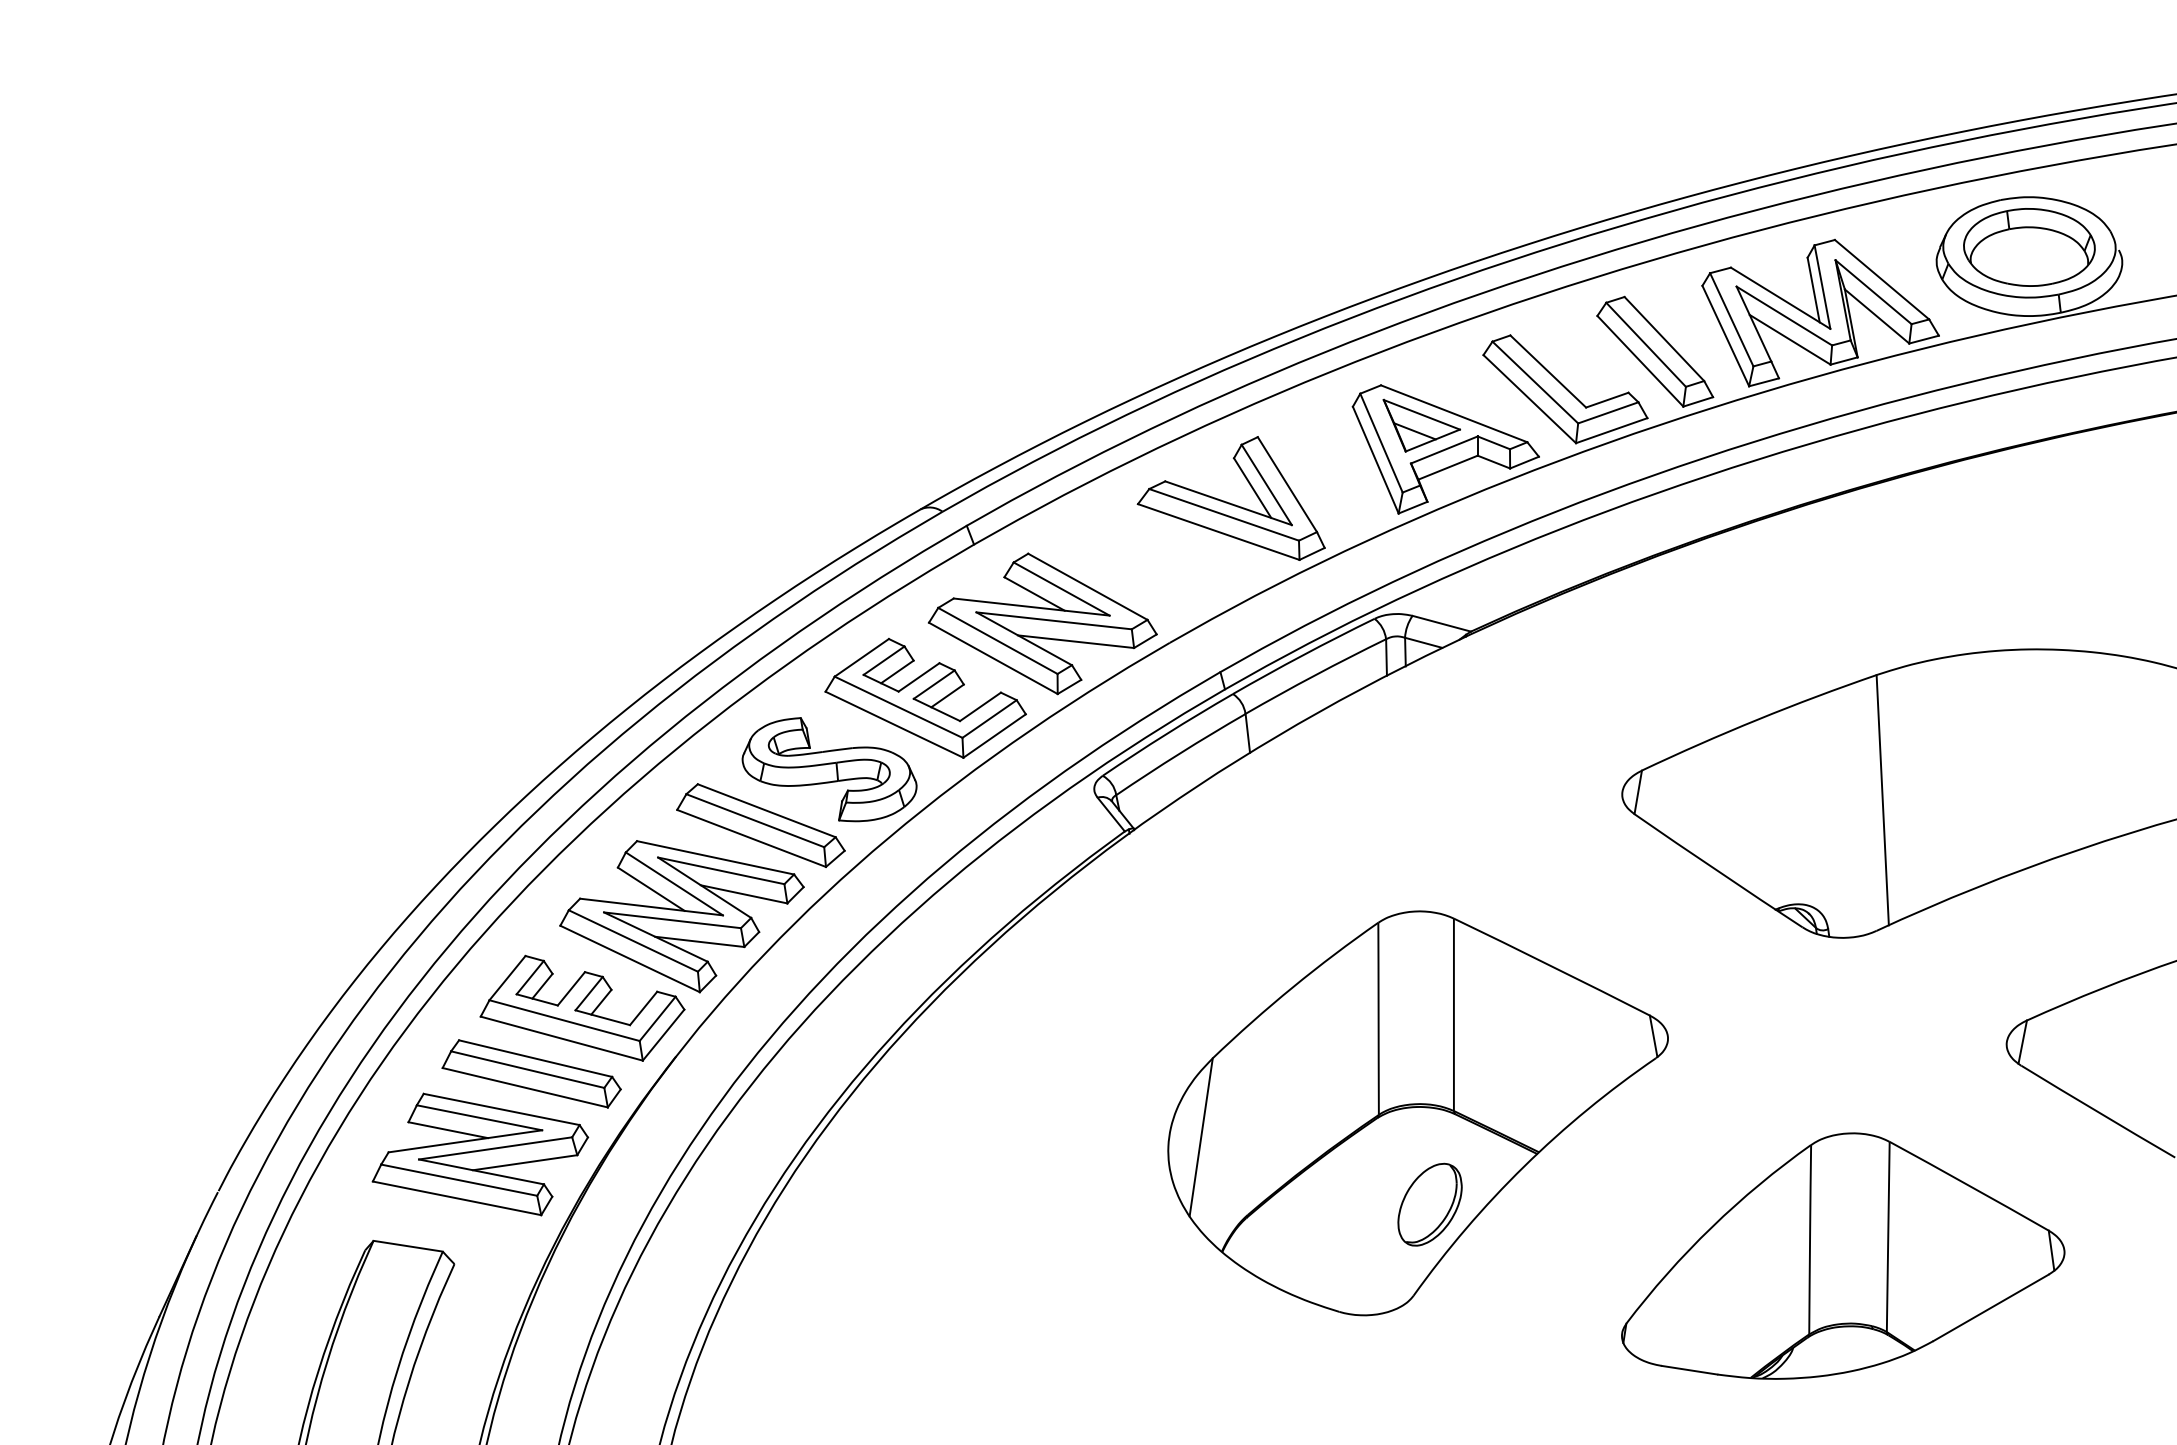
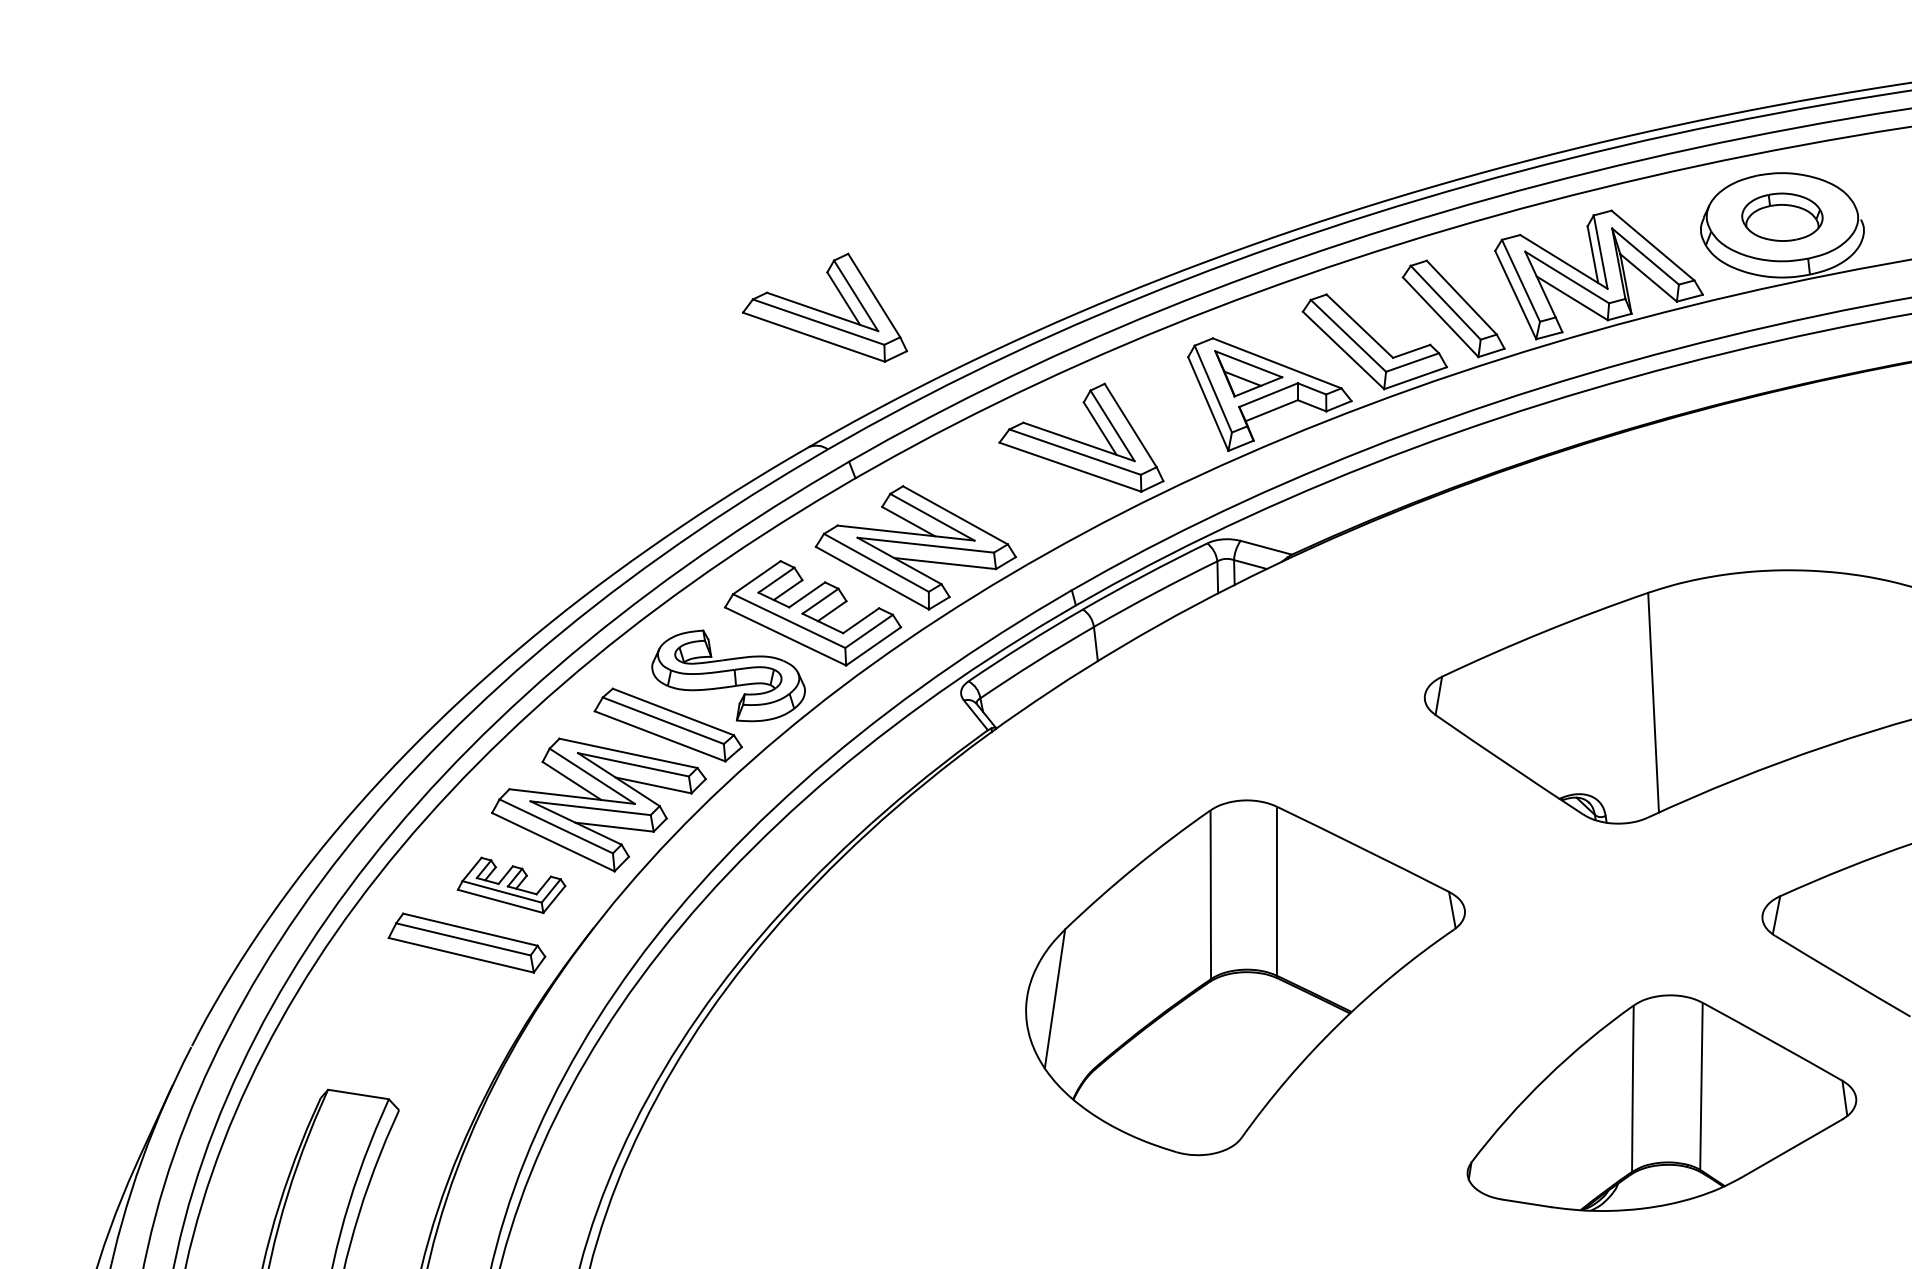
part: (2029, 247) -> (1782, 217), size x0.7
part: (938, 350) -> (824, 307), added
part: (582, 1007) -> (511, 884), size x0.6
part: (480, 1154) -> (421, 1013), removed
part: (1429, 1204) -> (1255, 1057), removed
part: (1843, 1255) -> (1662, 1102), moved

